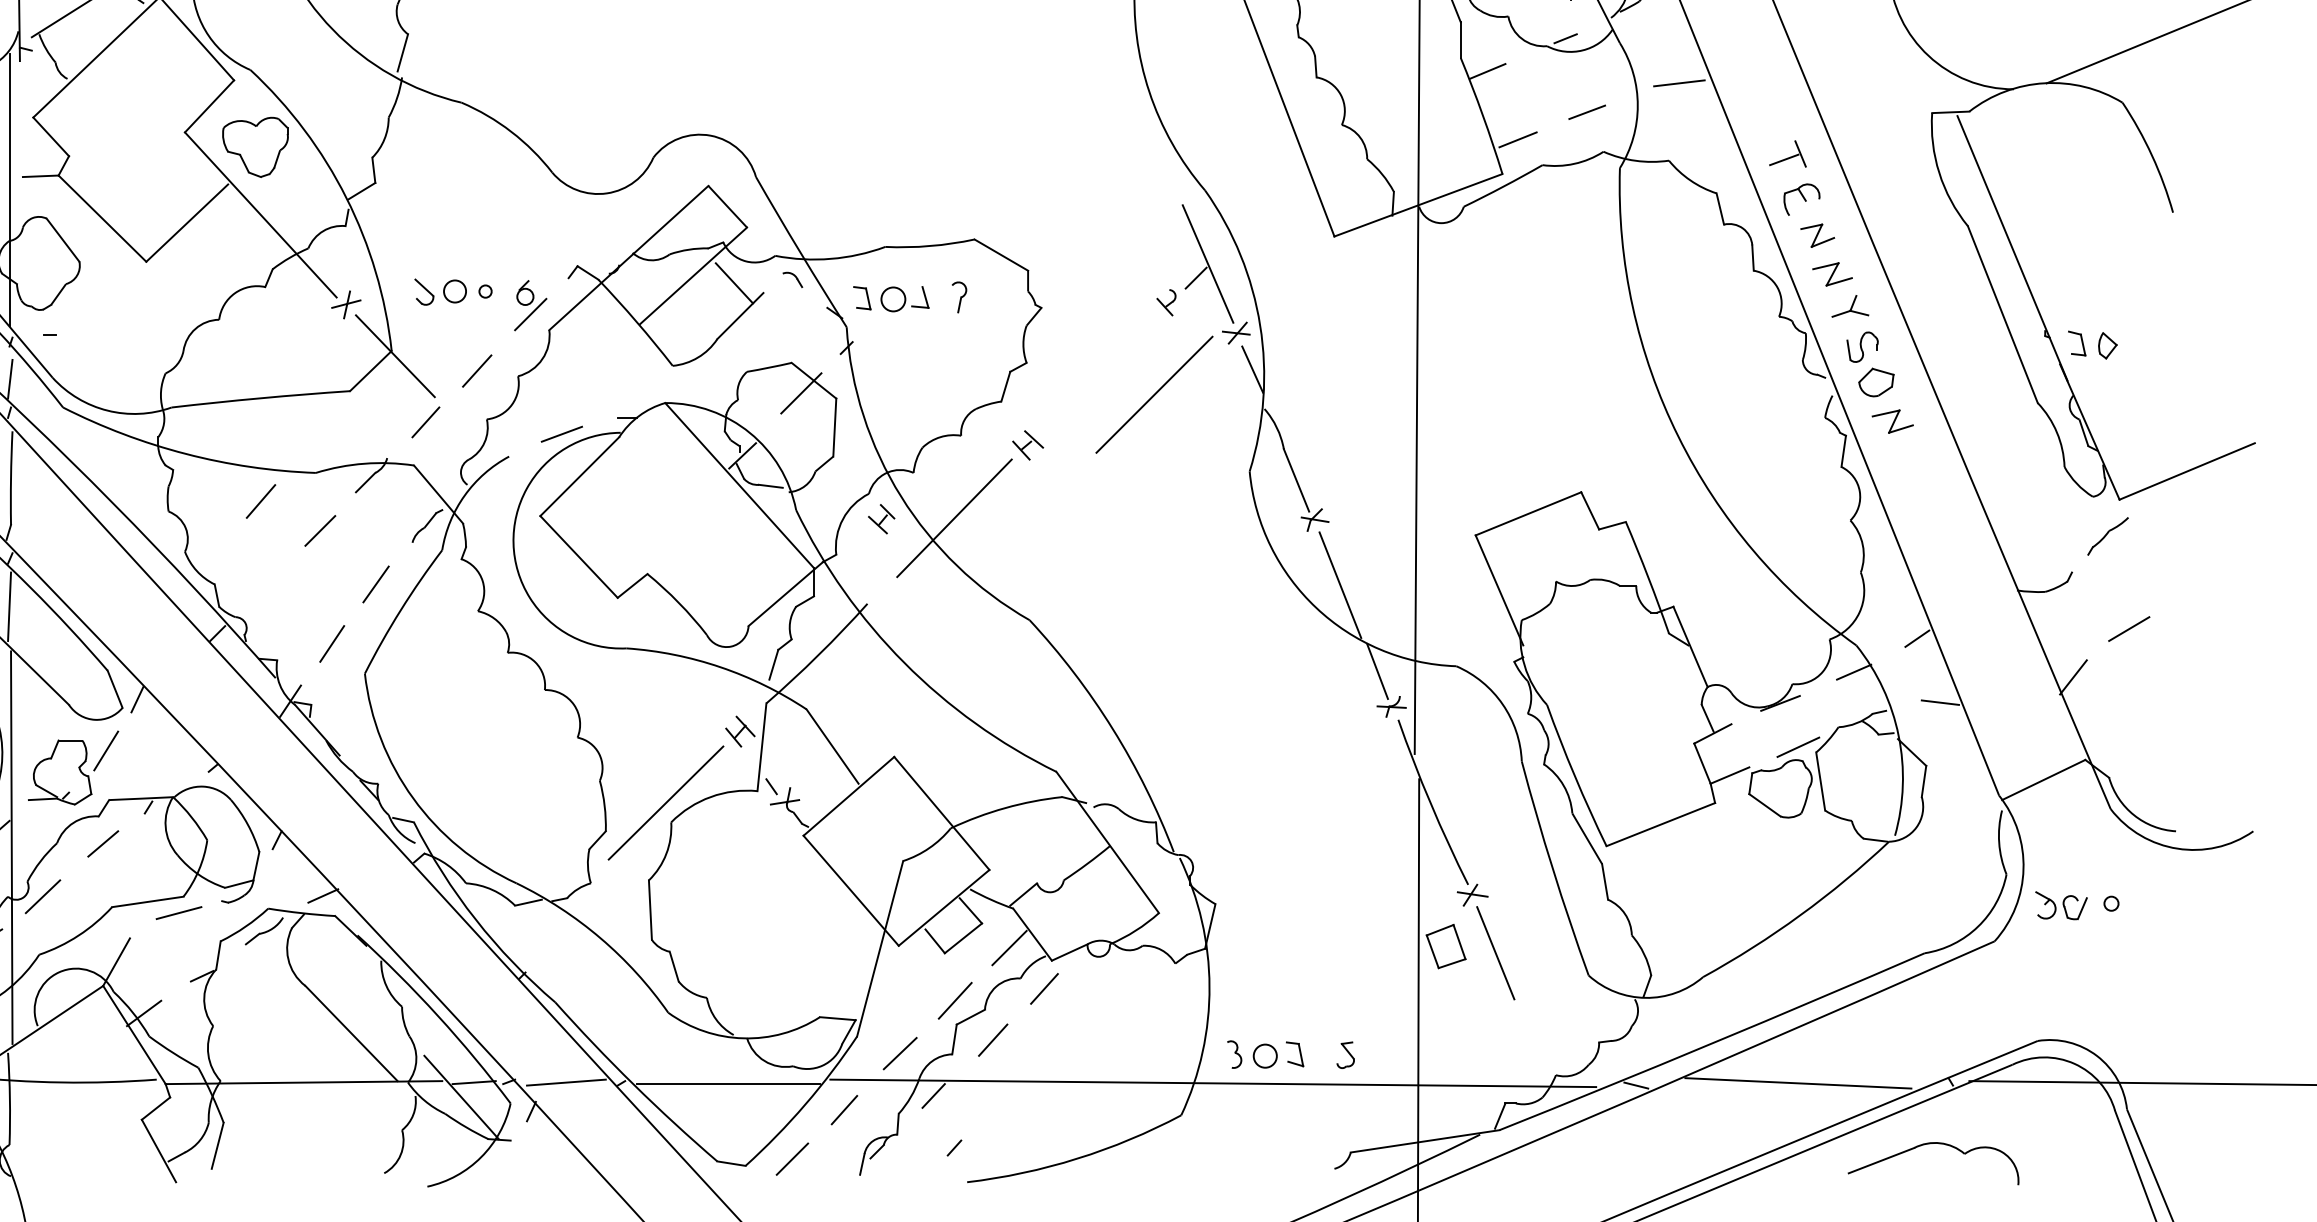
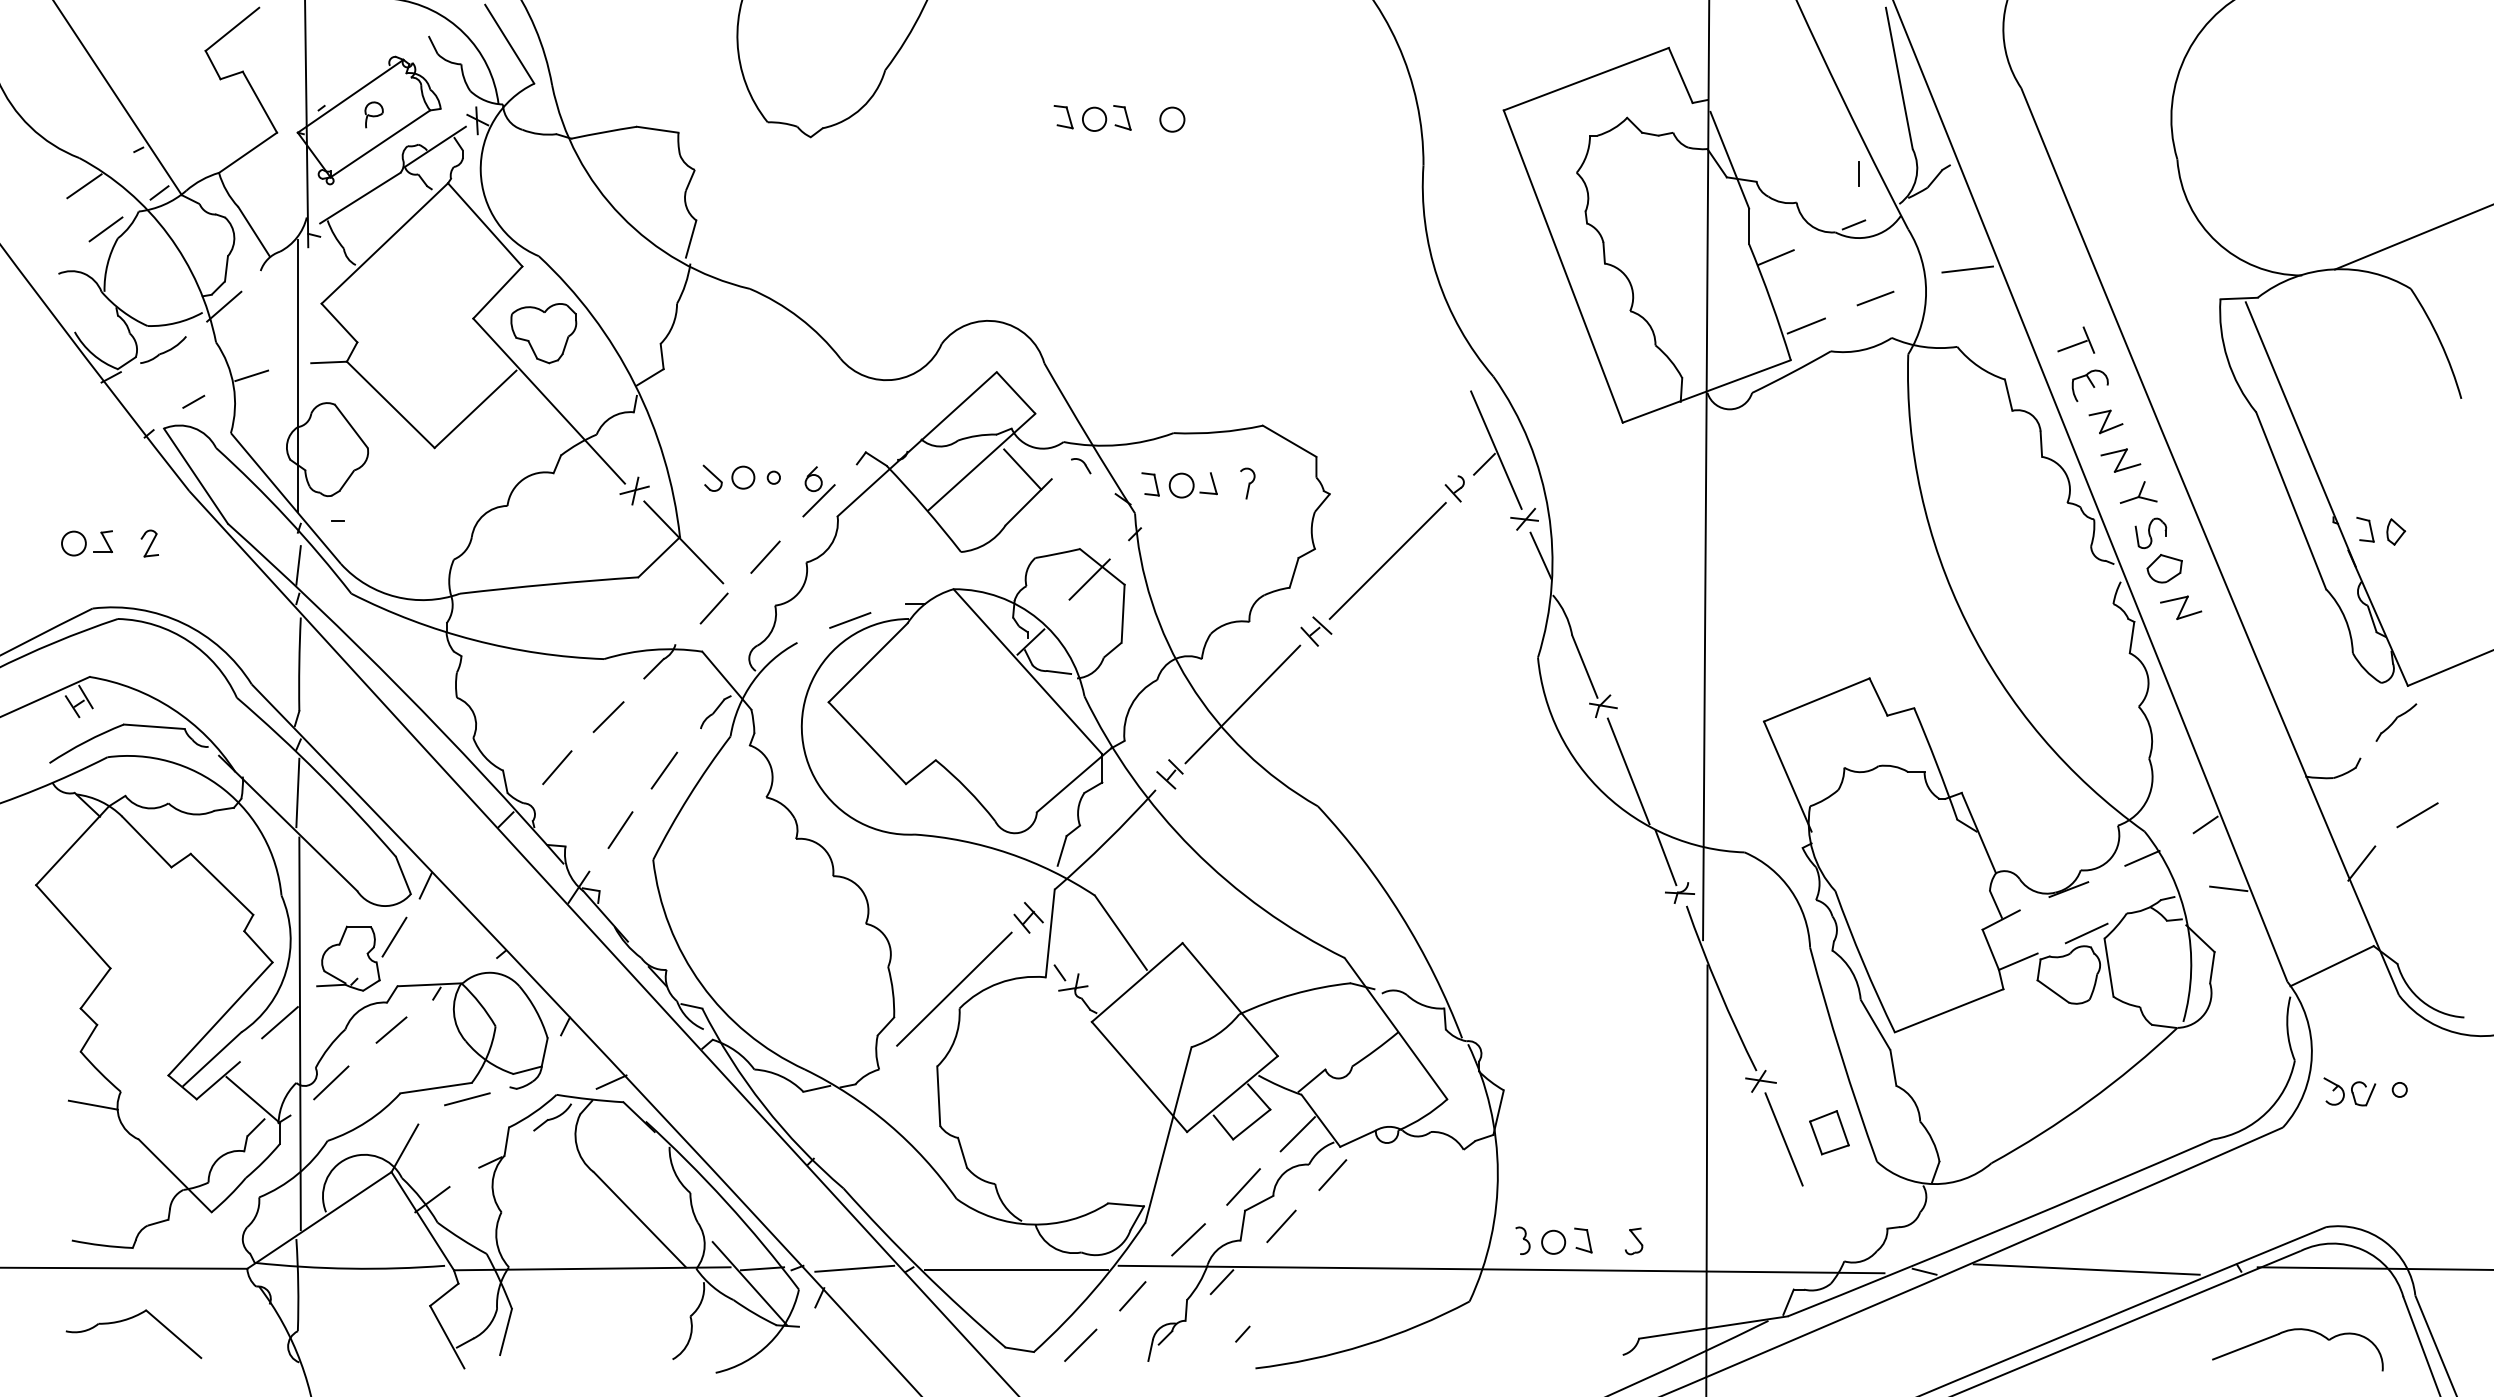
line: (1154, 394) -> (1387, 560), moved
line: (261, 501) -> (557, 767), moved
part: (881, 519) -> (1169, 774), moved
part: (1446, 946) -> (1829, 1132), moved
part: (1933, 1144) -> (2297, 1330), moved

